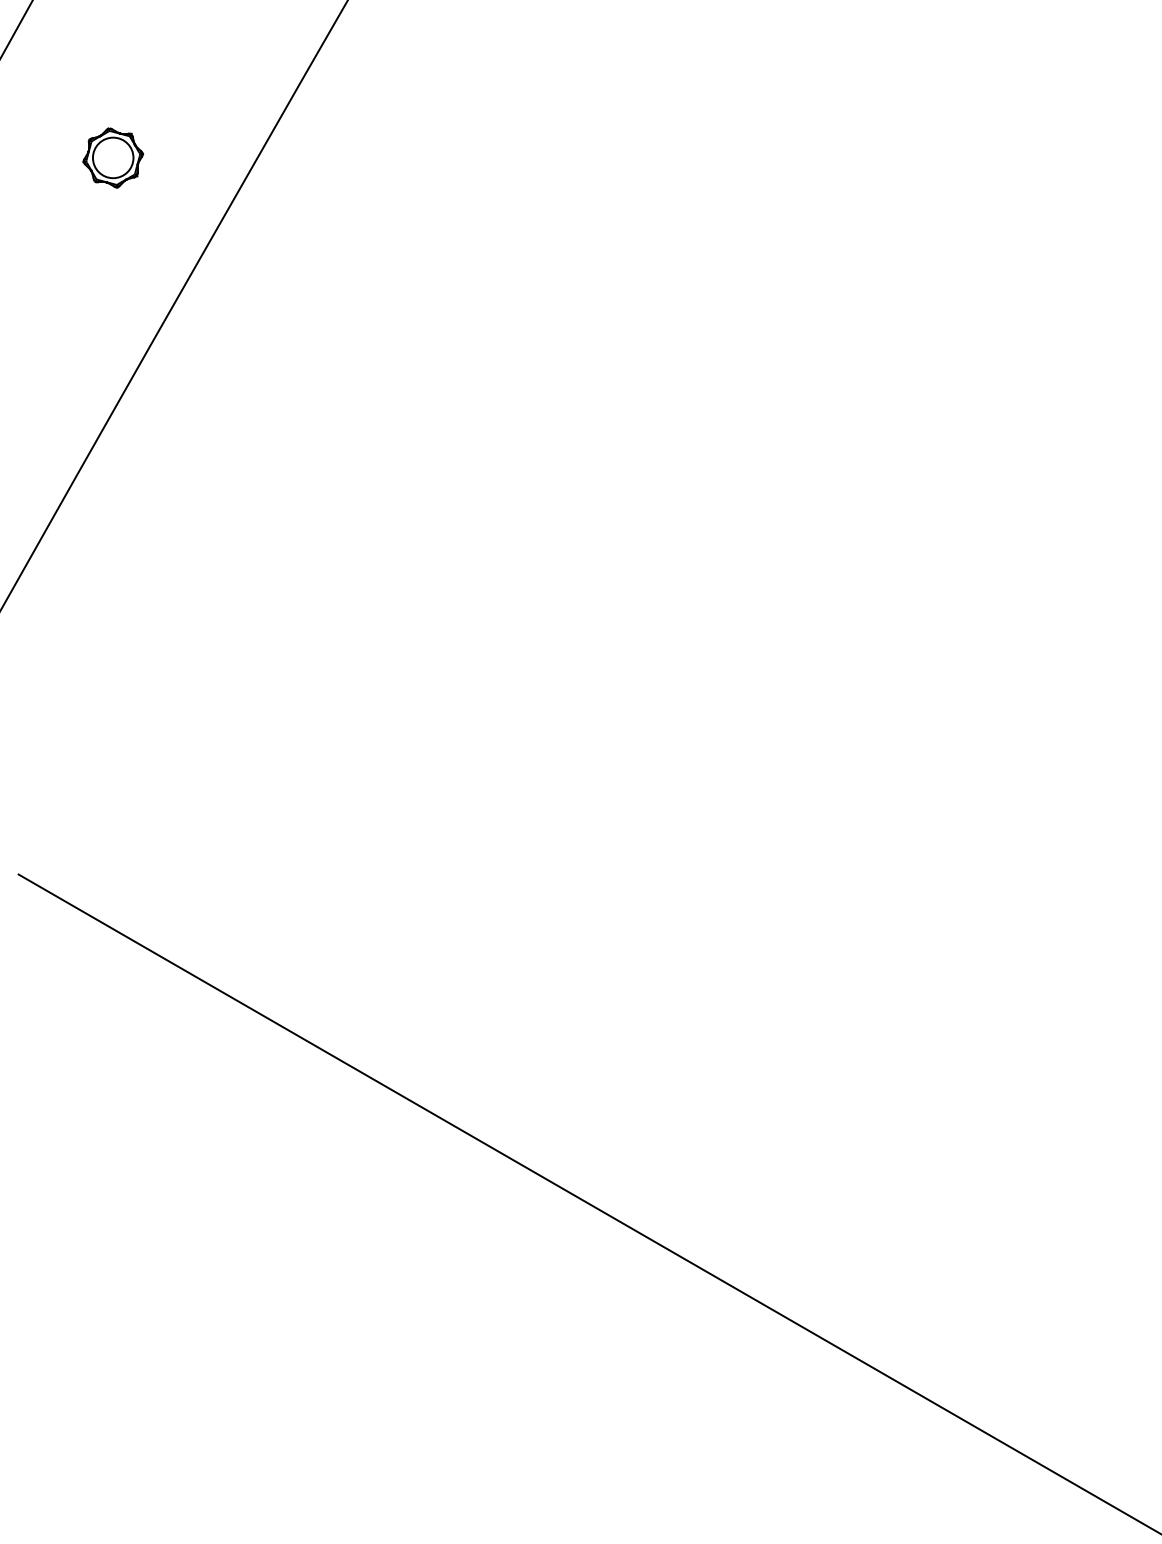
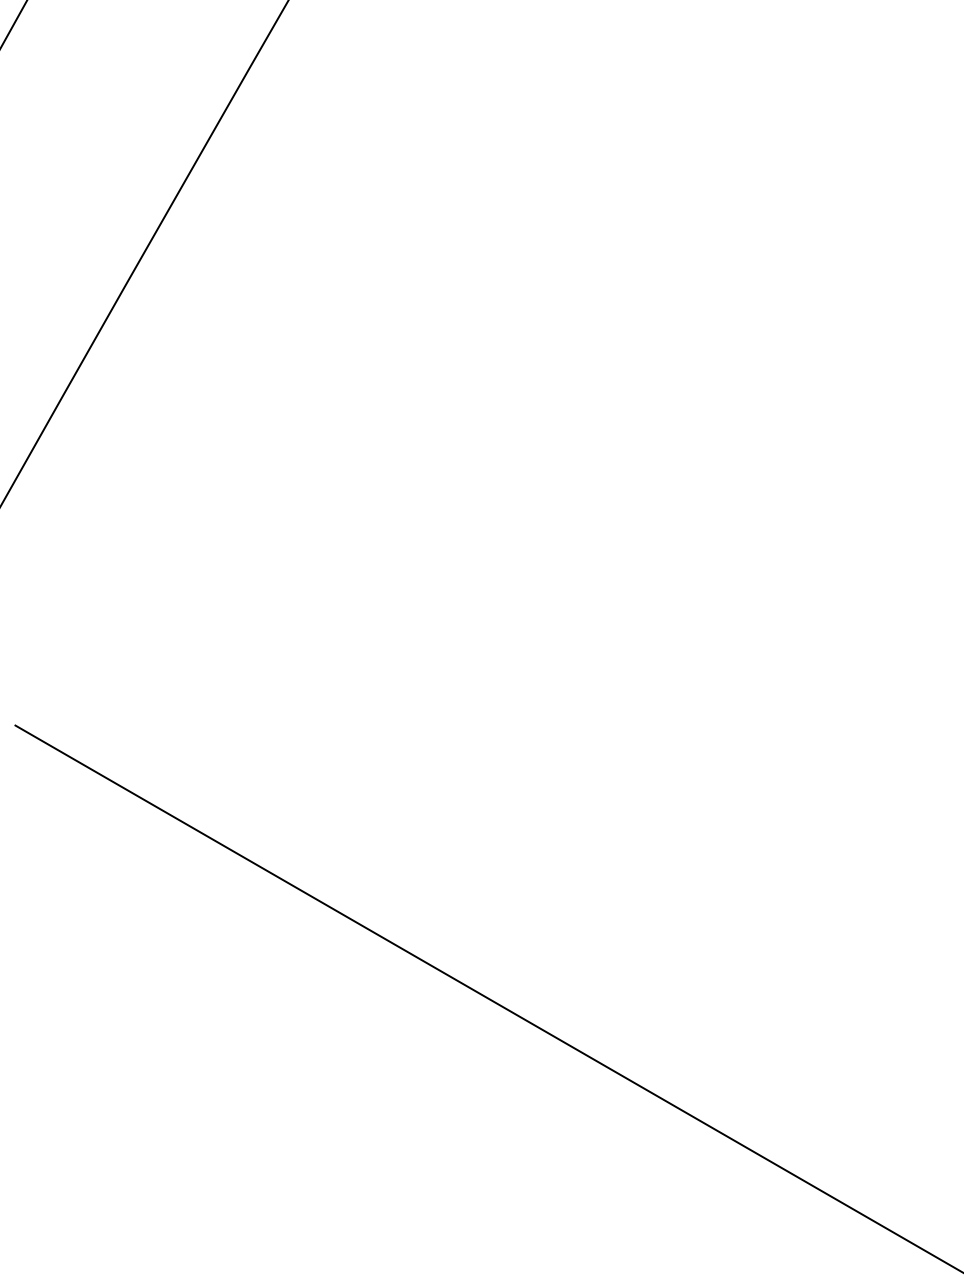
part: (112, 157) -> (93, 130), removed

